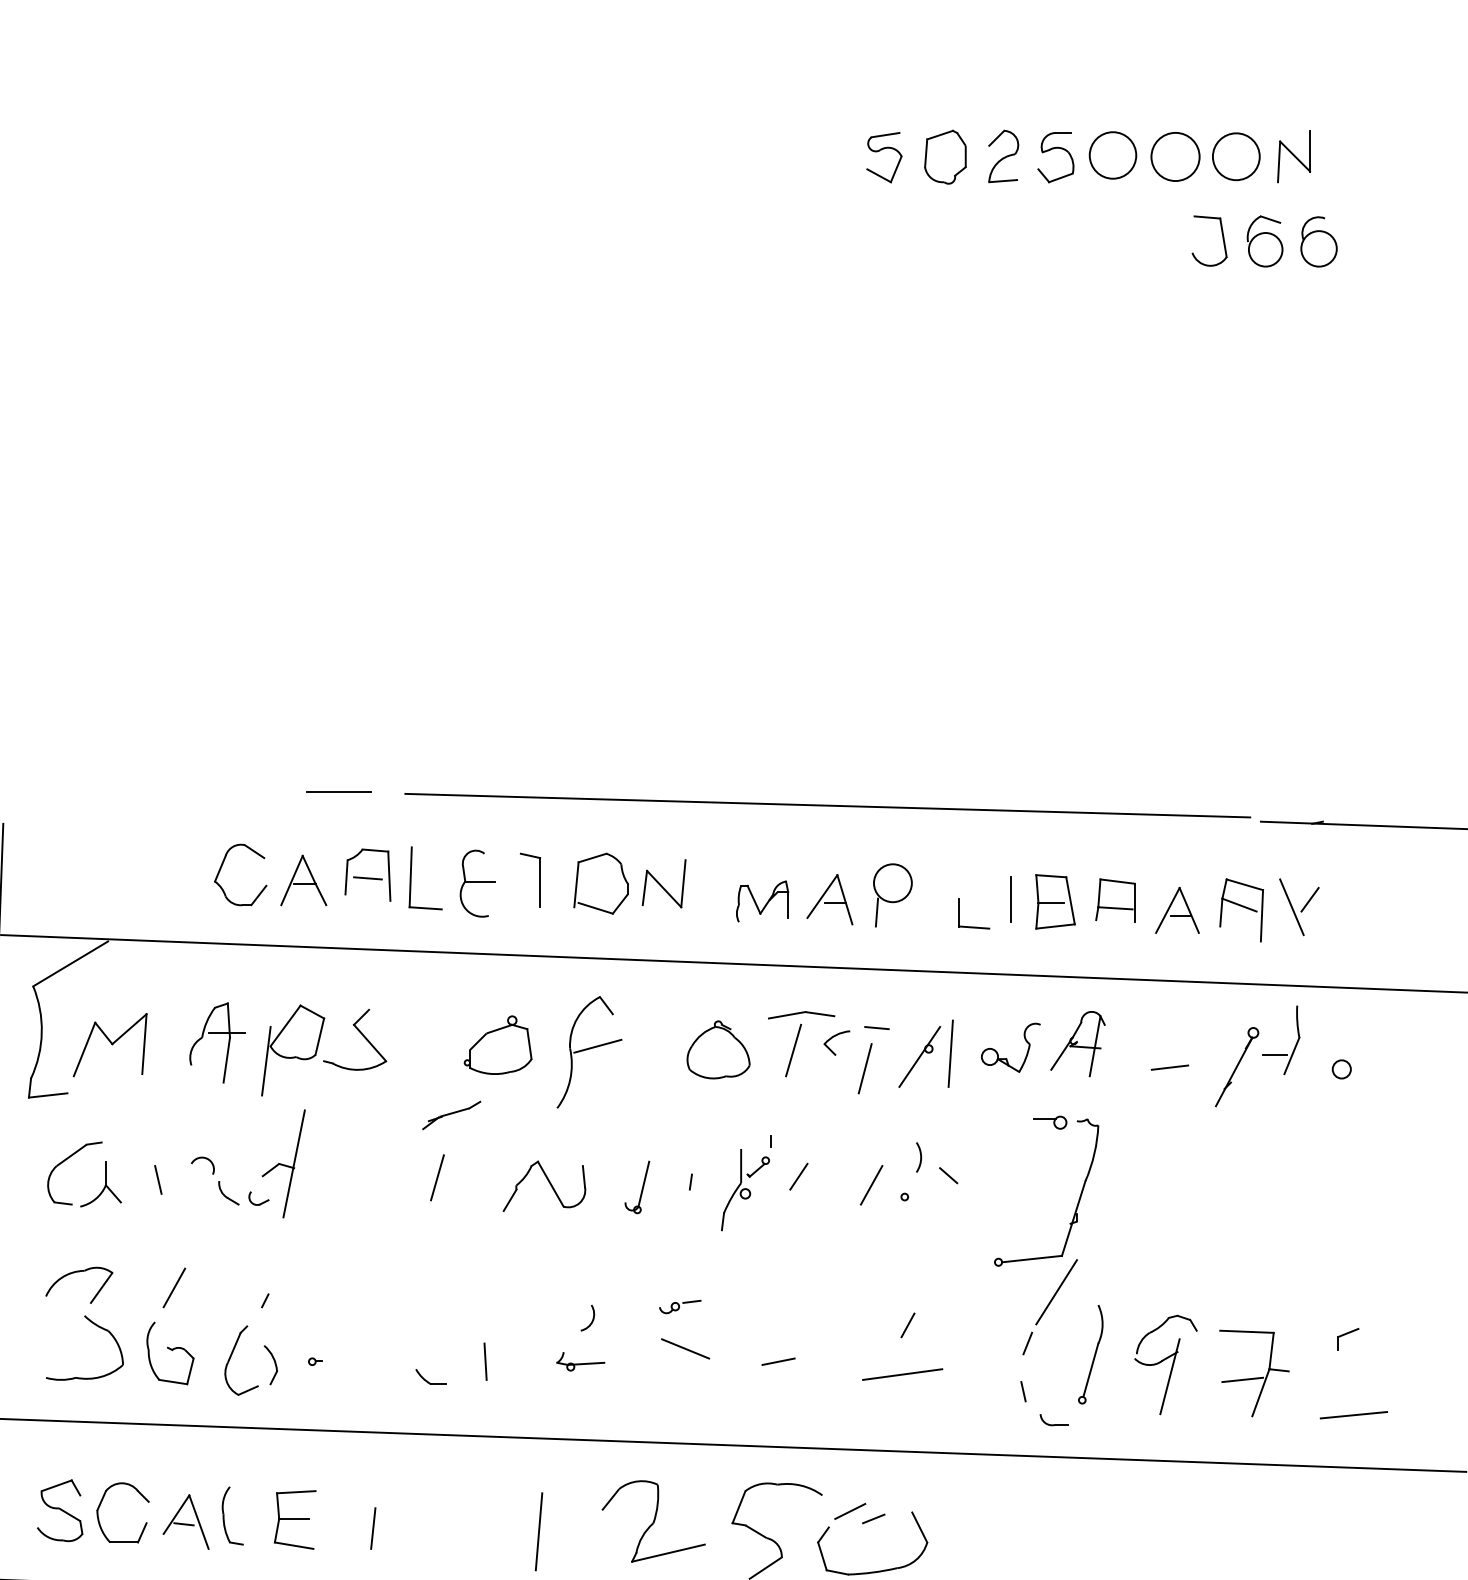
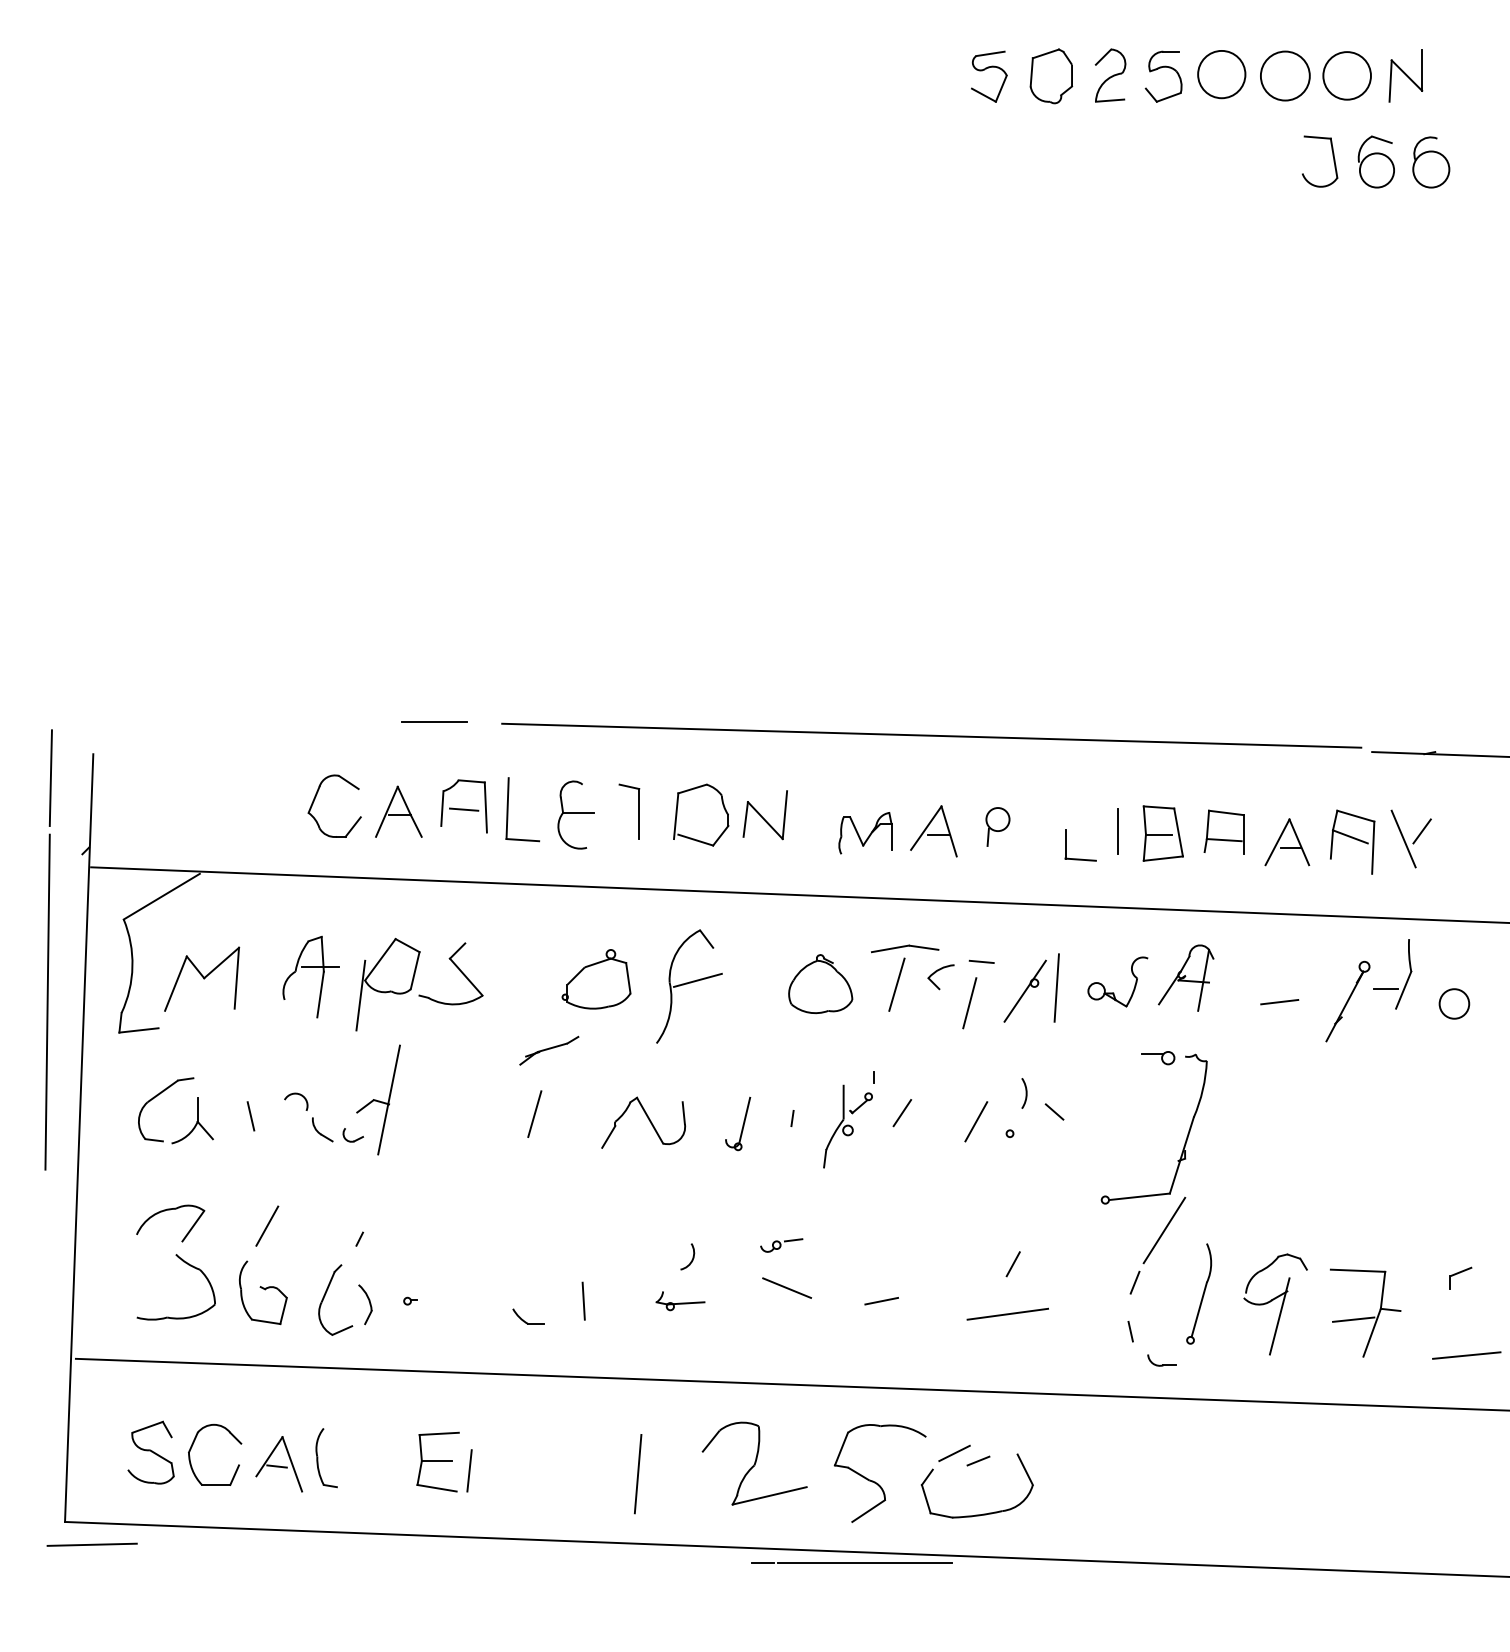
part: (892, 894) -> (997, 826), size x0.6
circle: (1341, 1068) -> (1454, 1003), size x1.6
part: (294, 1519) -> (437, 1461), moved

